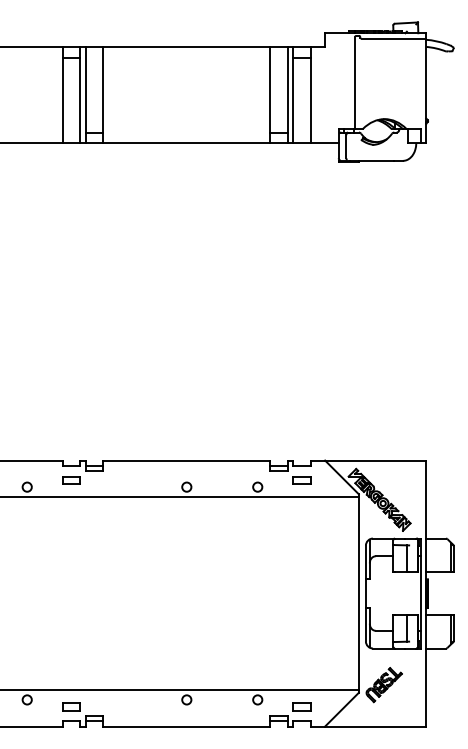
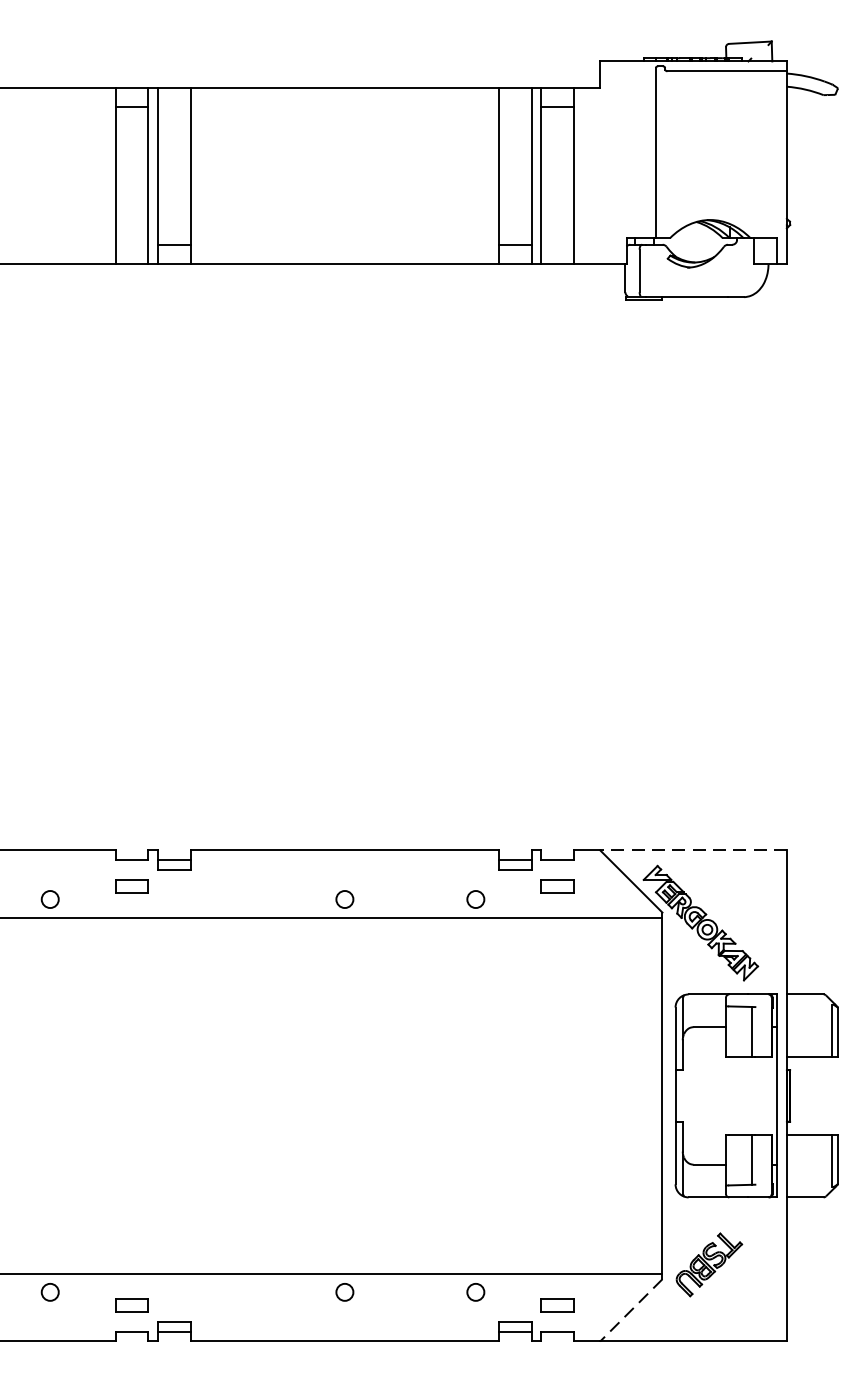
line: (375, 460) -> (693, 850), solid -> dashed
line: (341, 709) -> (630, 1310), solid -> dashed

